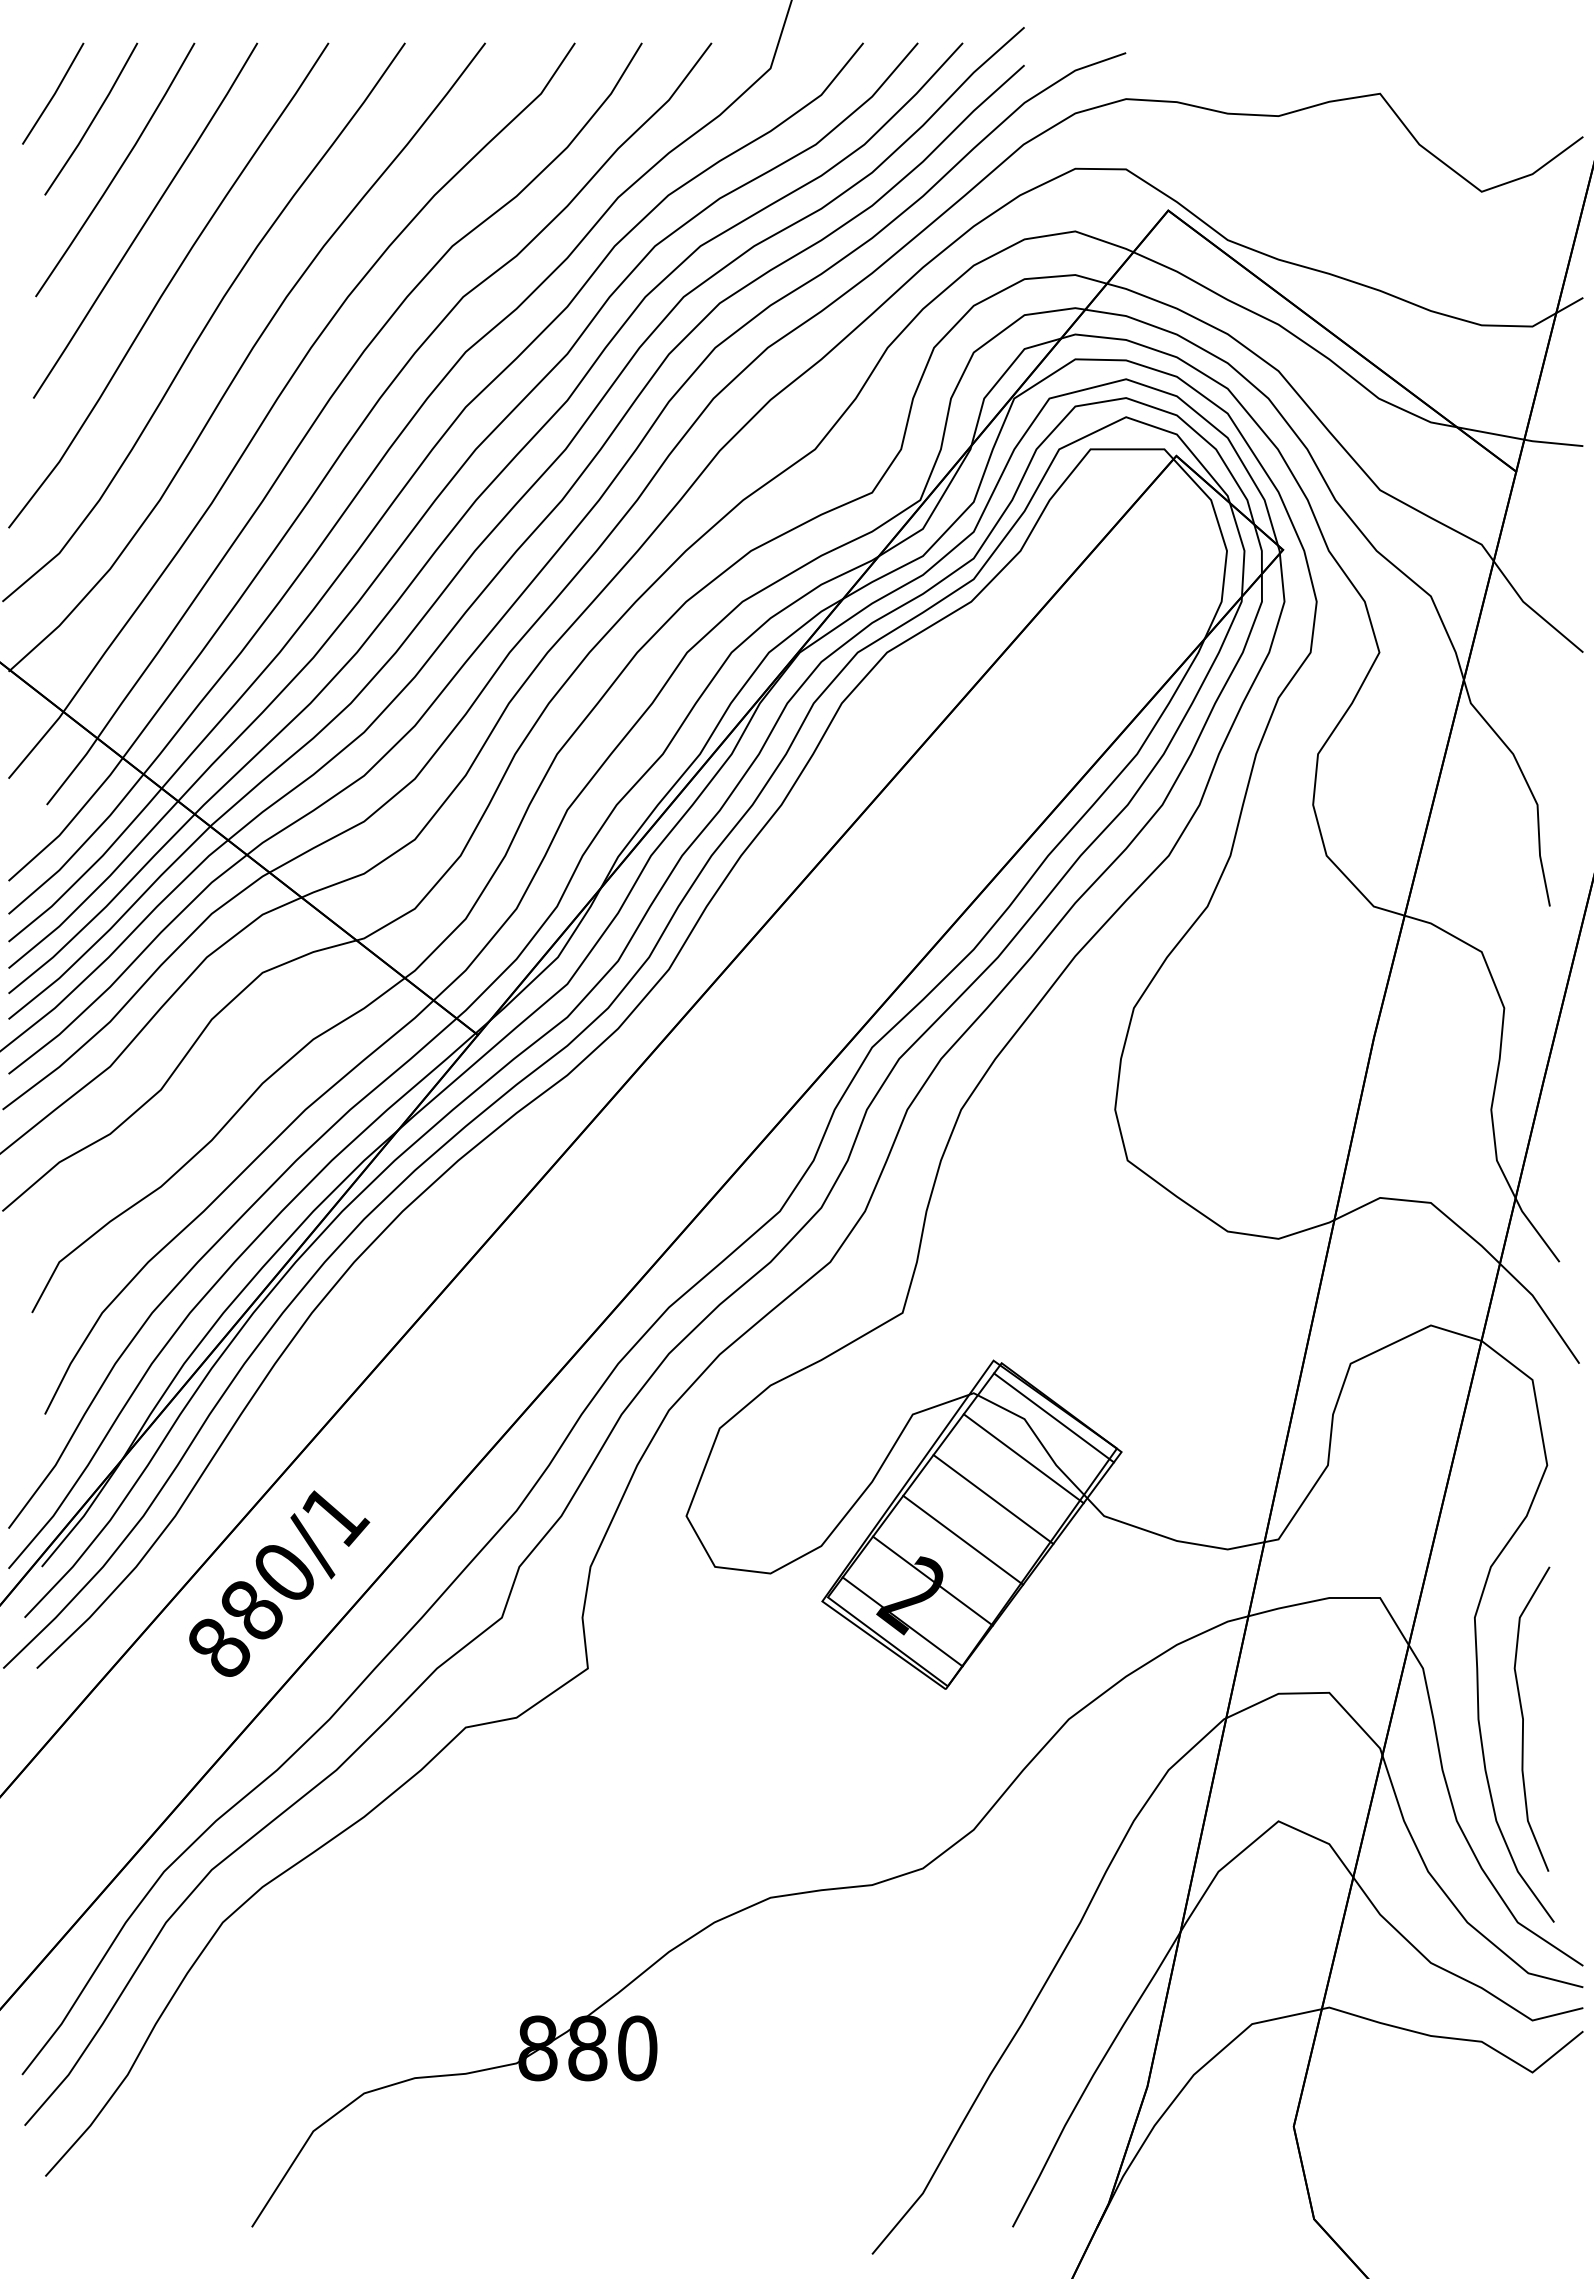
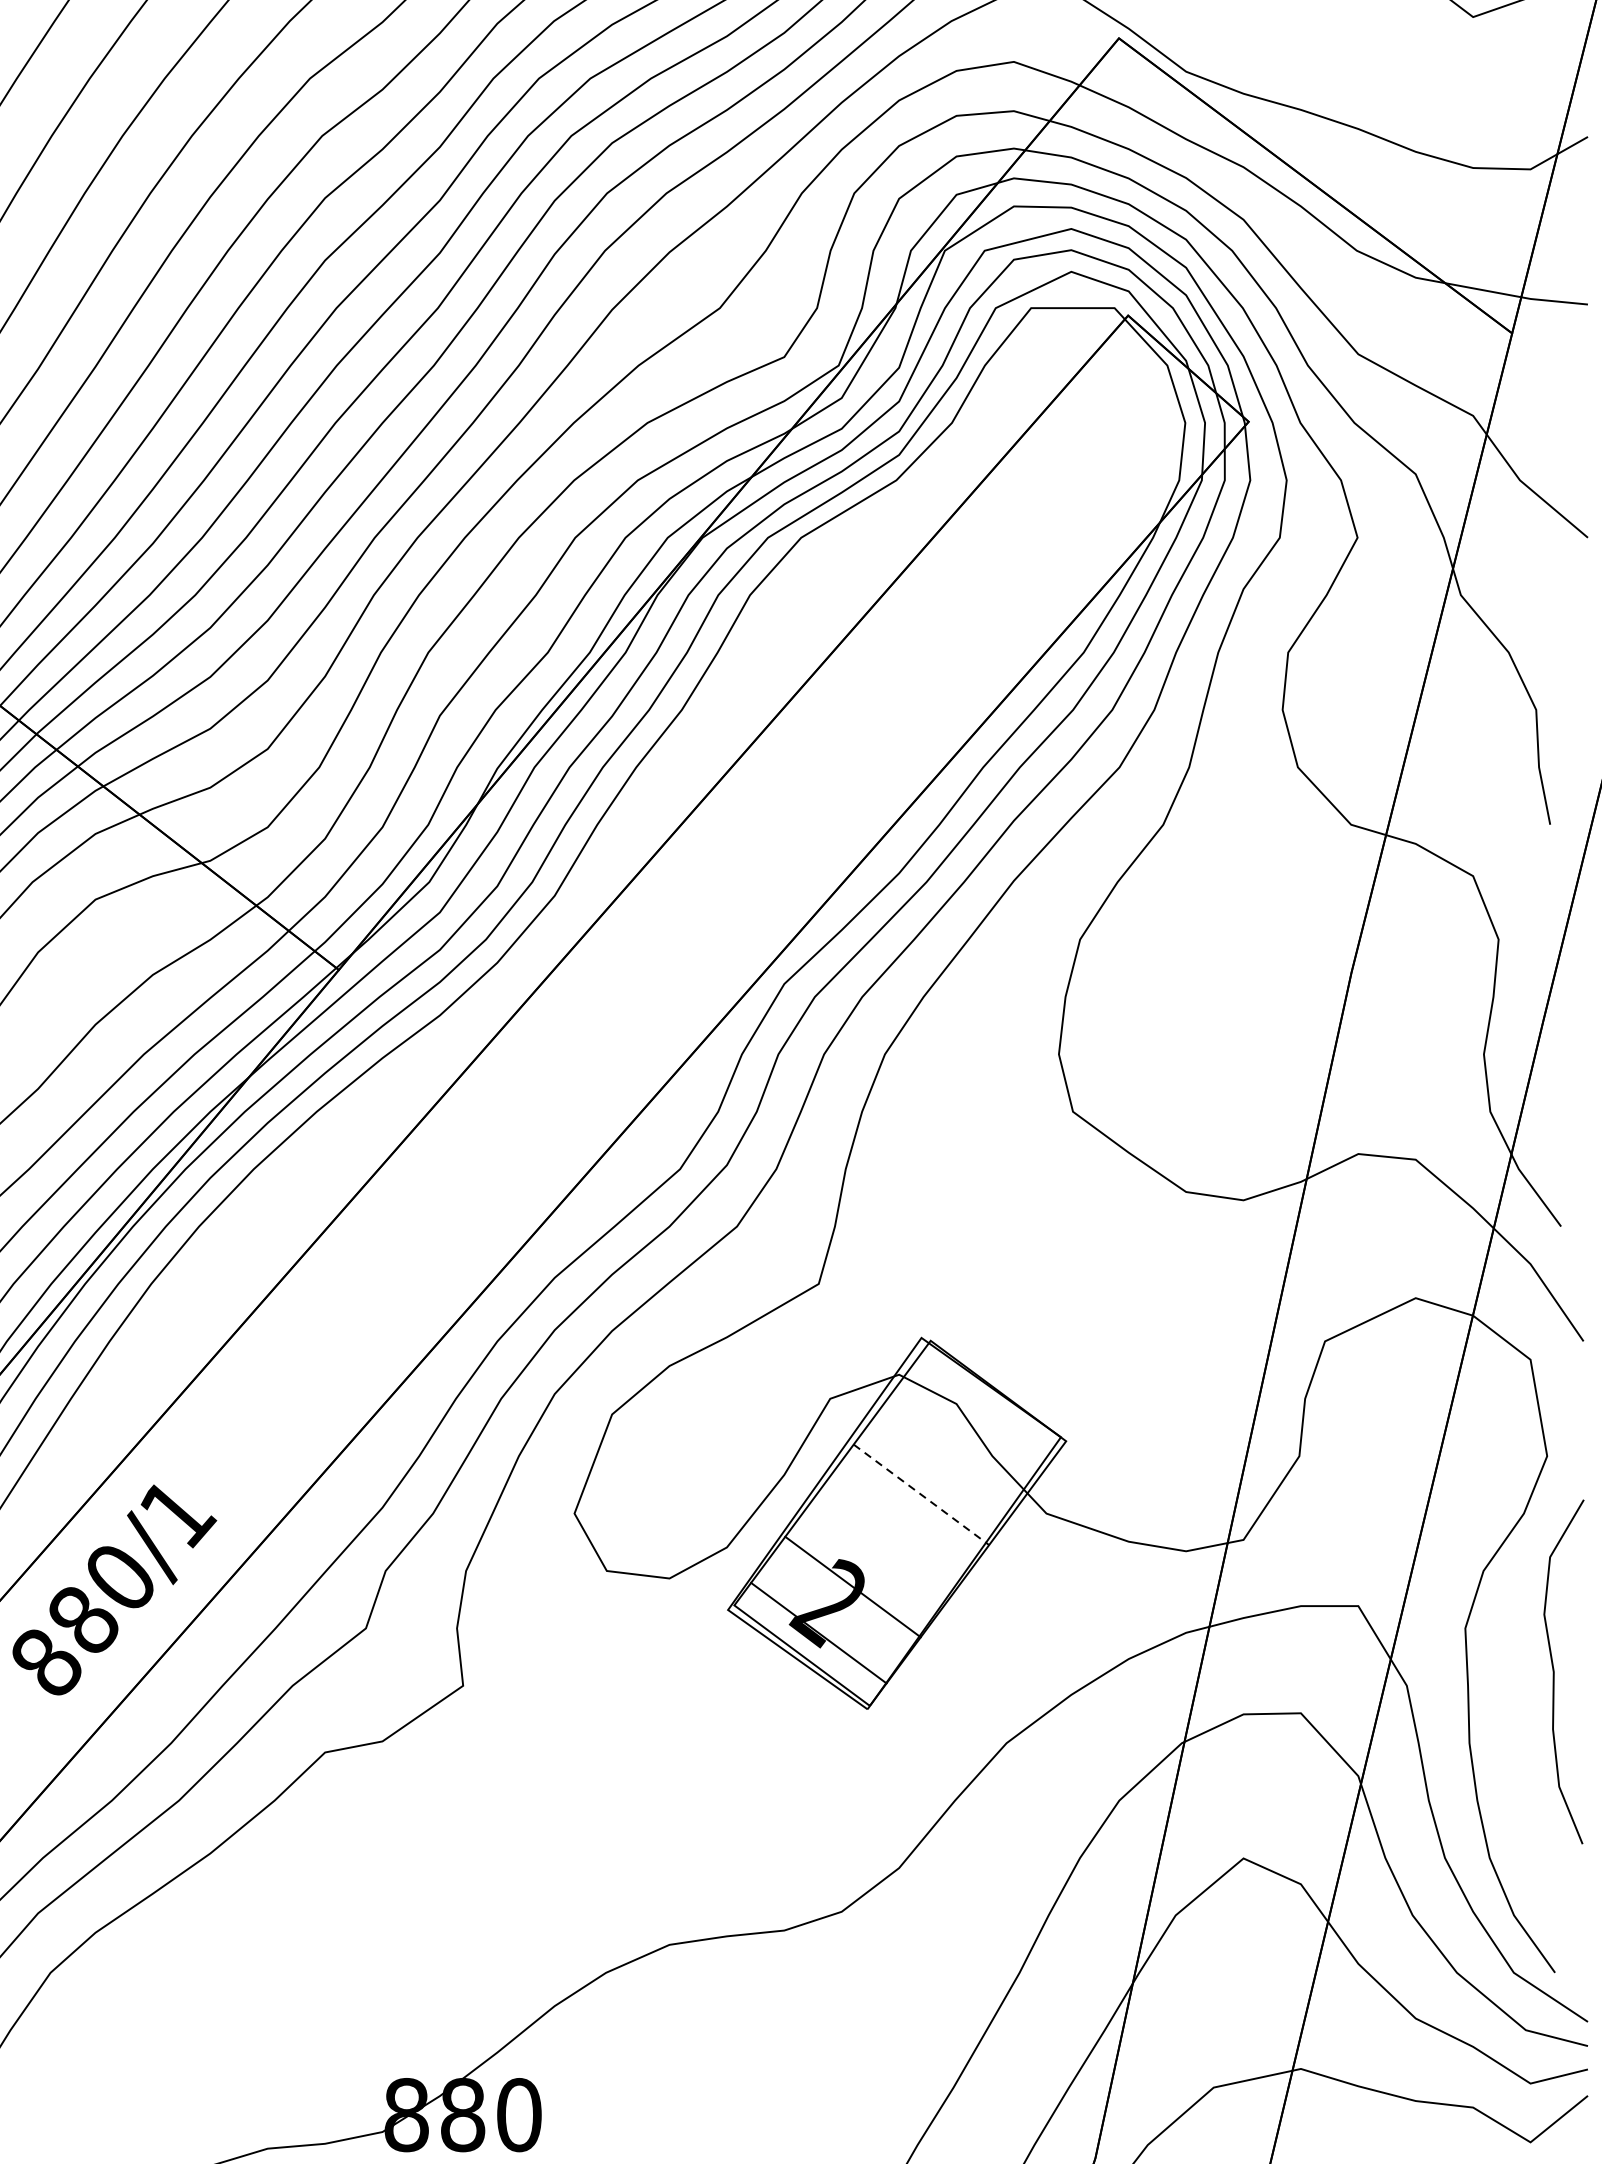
line: (1053, 1417) -> (989, 1402), removed
line: (1023, 1458) -> (955, 1448), removed
line: (993, 1499) -> (921, 1494), solid -> dashed
line: (963, 1539) -> (887, 1540), removed
curve: (1523, 1718) -> (1554, 1671), moved

